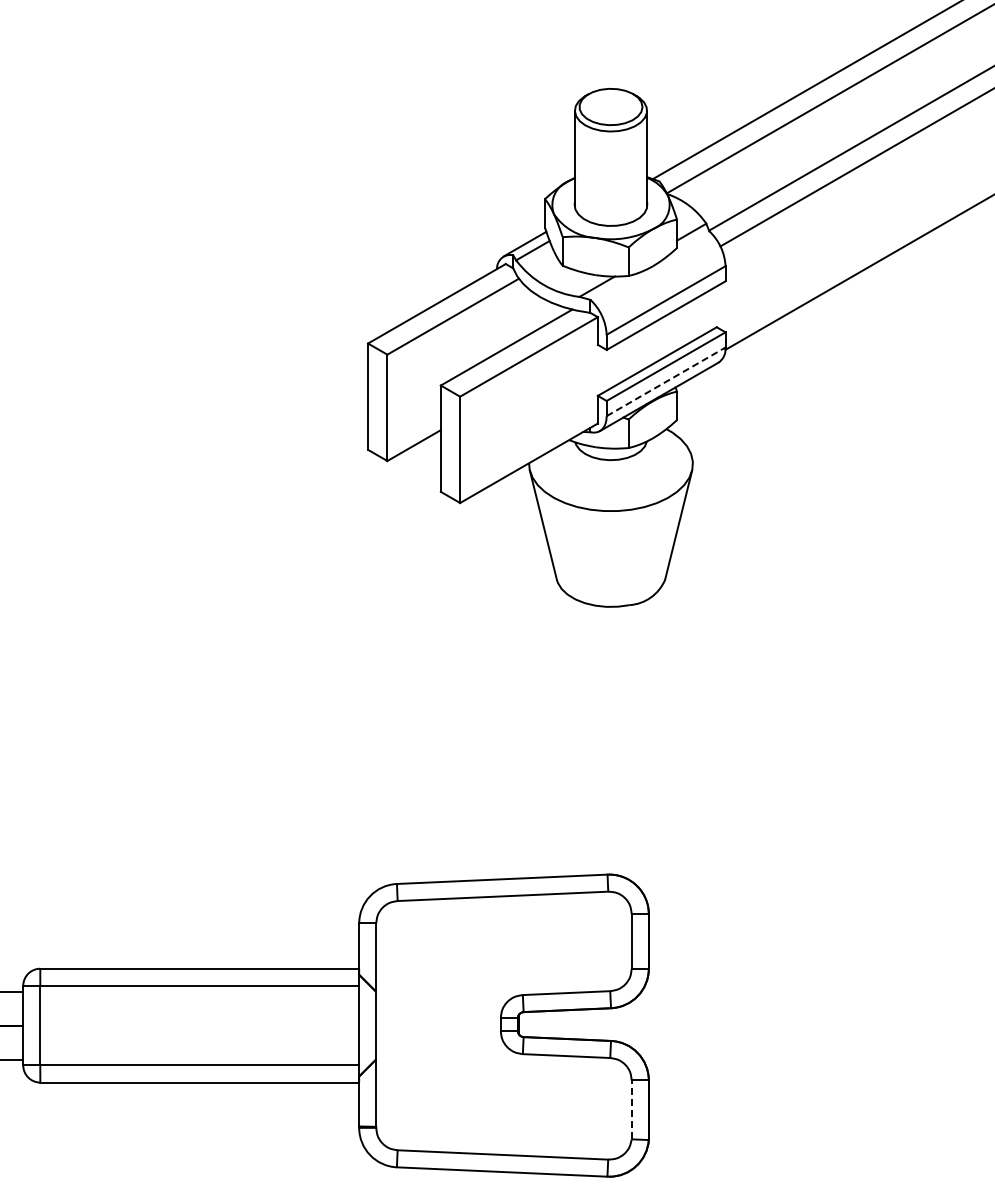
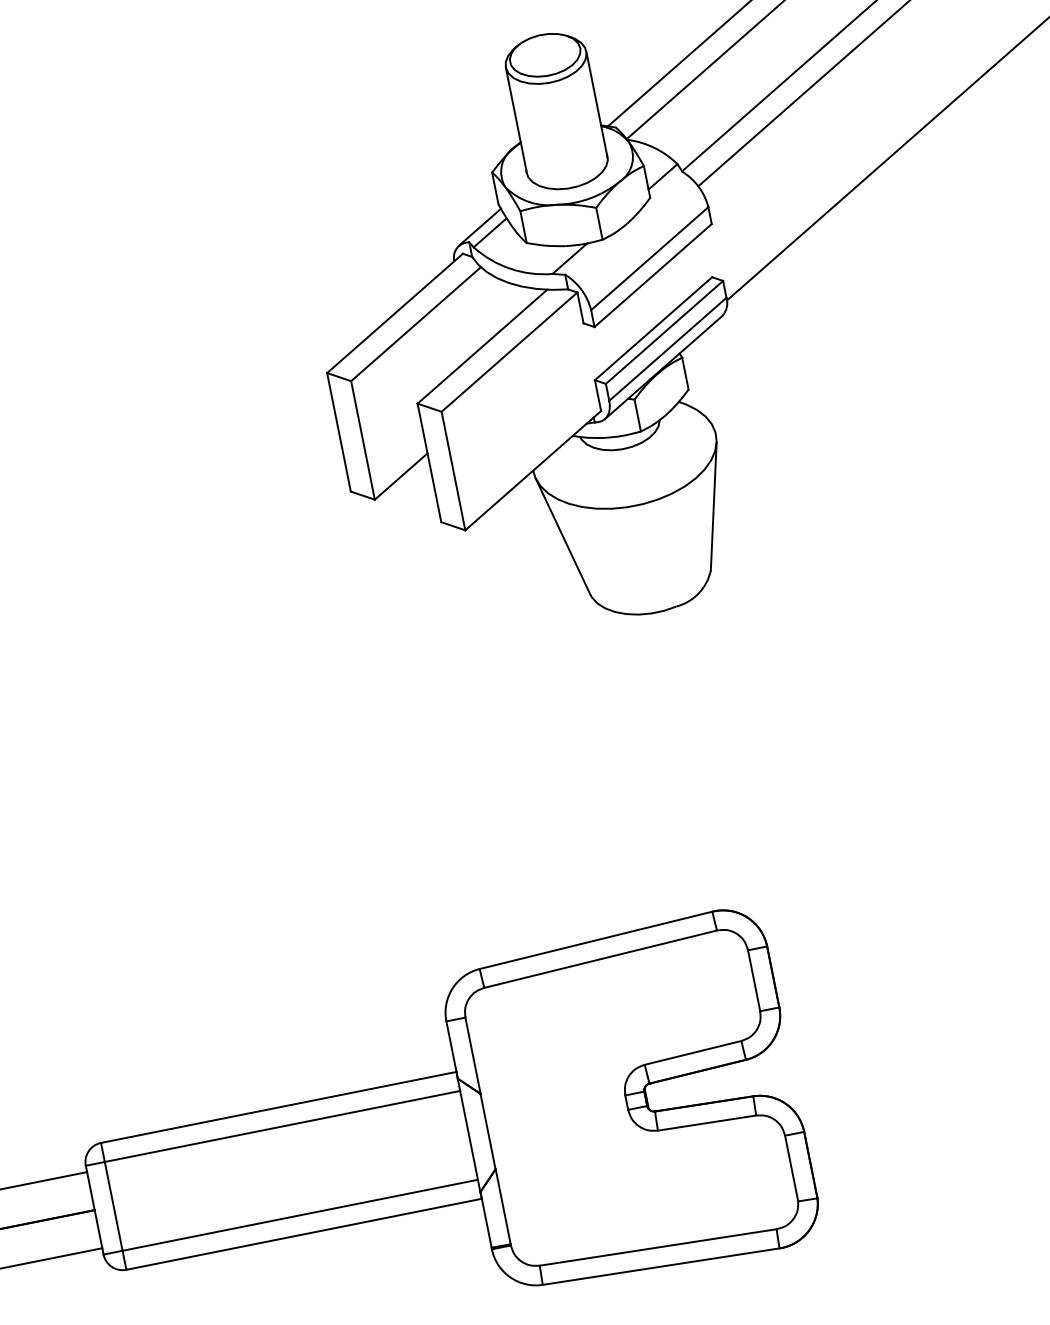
line: (666, 381) -> (668, 348), dashed -> solid
line: (631, 1109) -> (791, 1168), dashed -> solid

